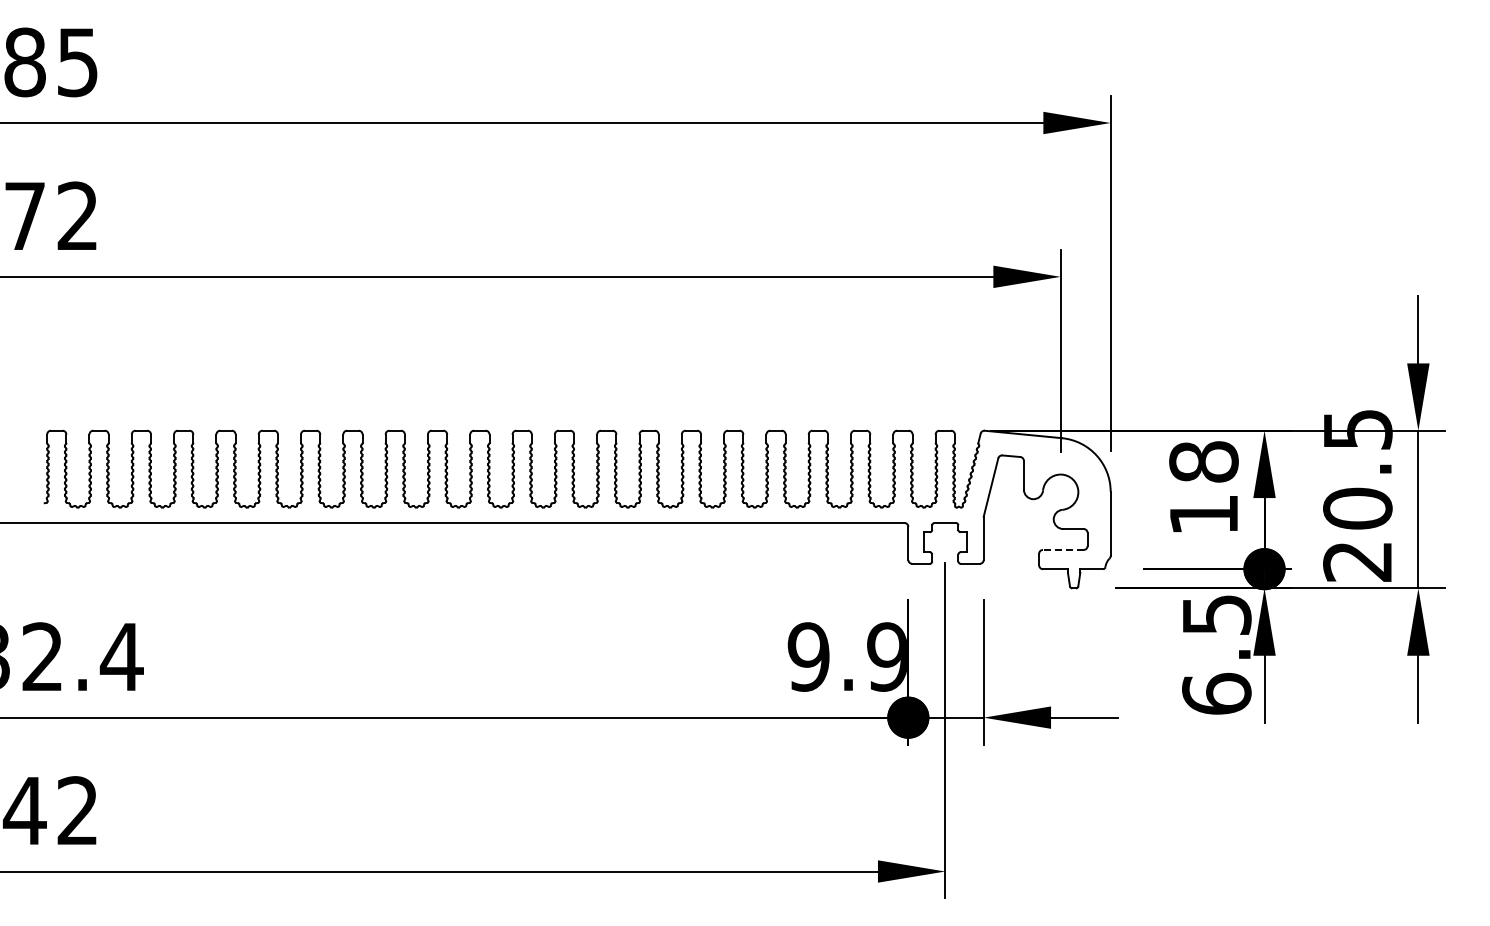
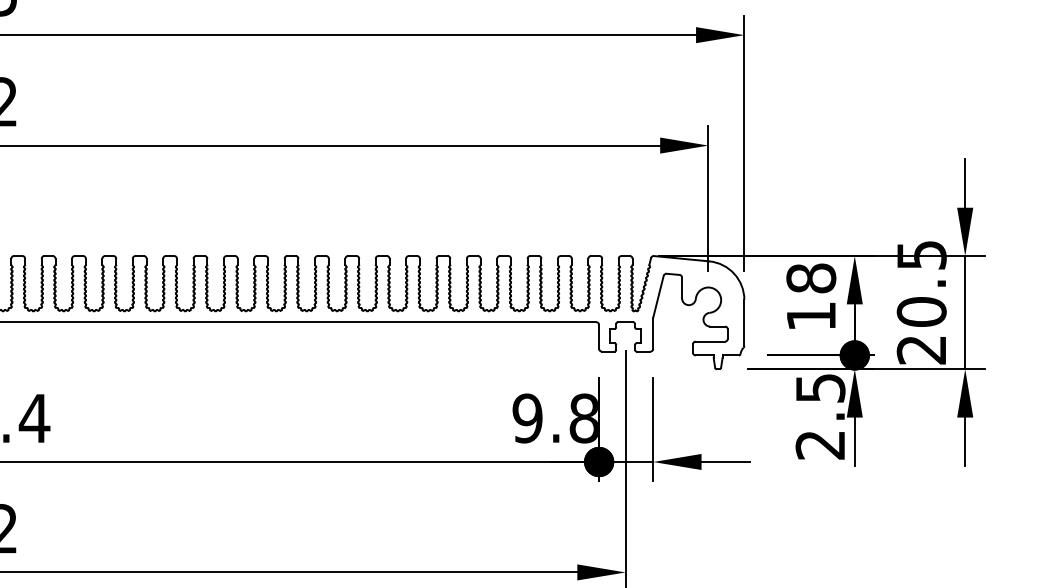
line: (1062, 549) -> (709, 341), dashed -> solid
text: (886, 656) -> (583, 418), 9.9 -> 9.8
text: (1216, 693) -> (820, 444), 6.5 -> 2.5

